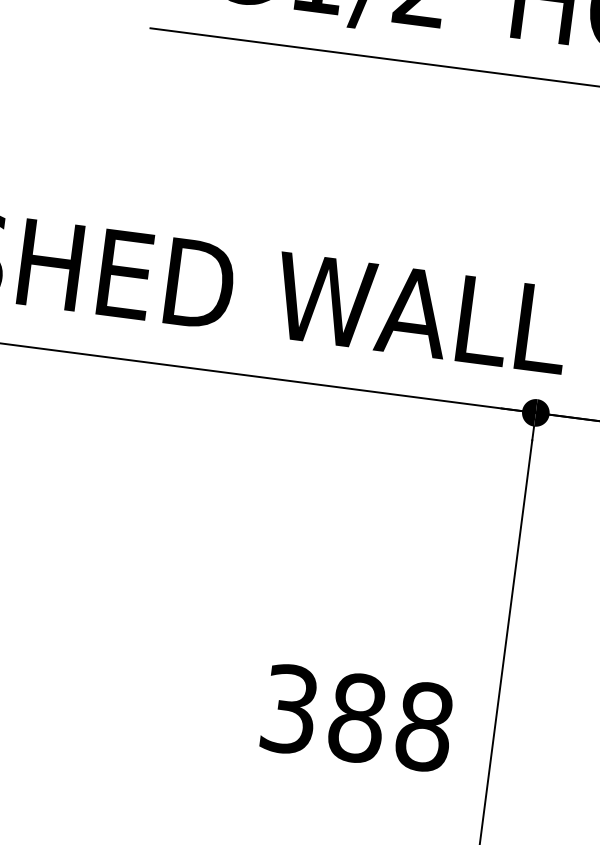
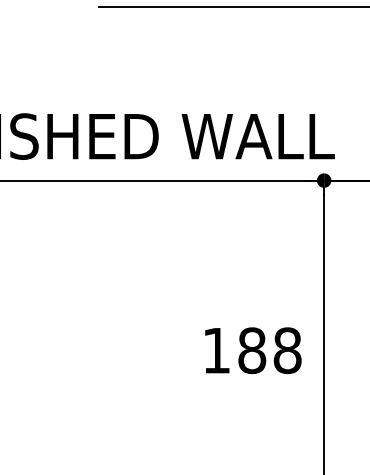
text: (289, 708) -> (216, 350), 388 -> 188

